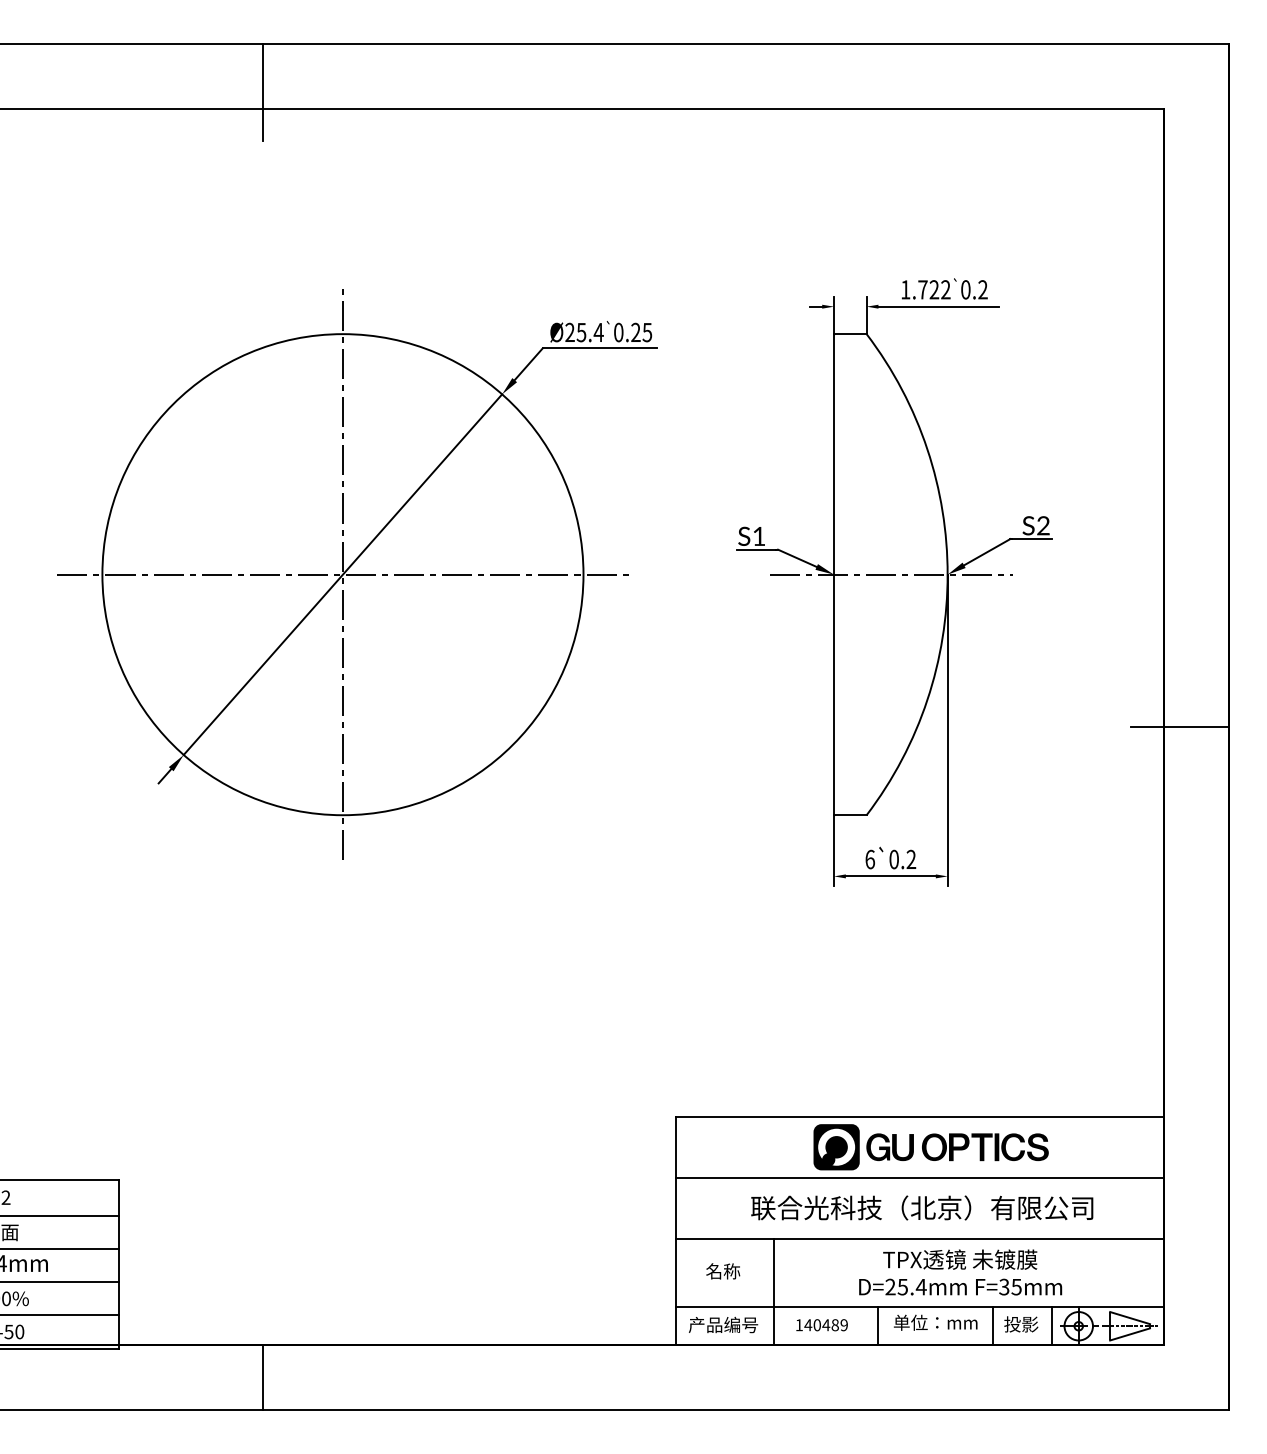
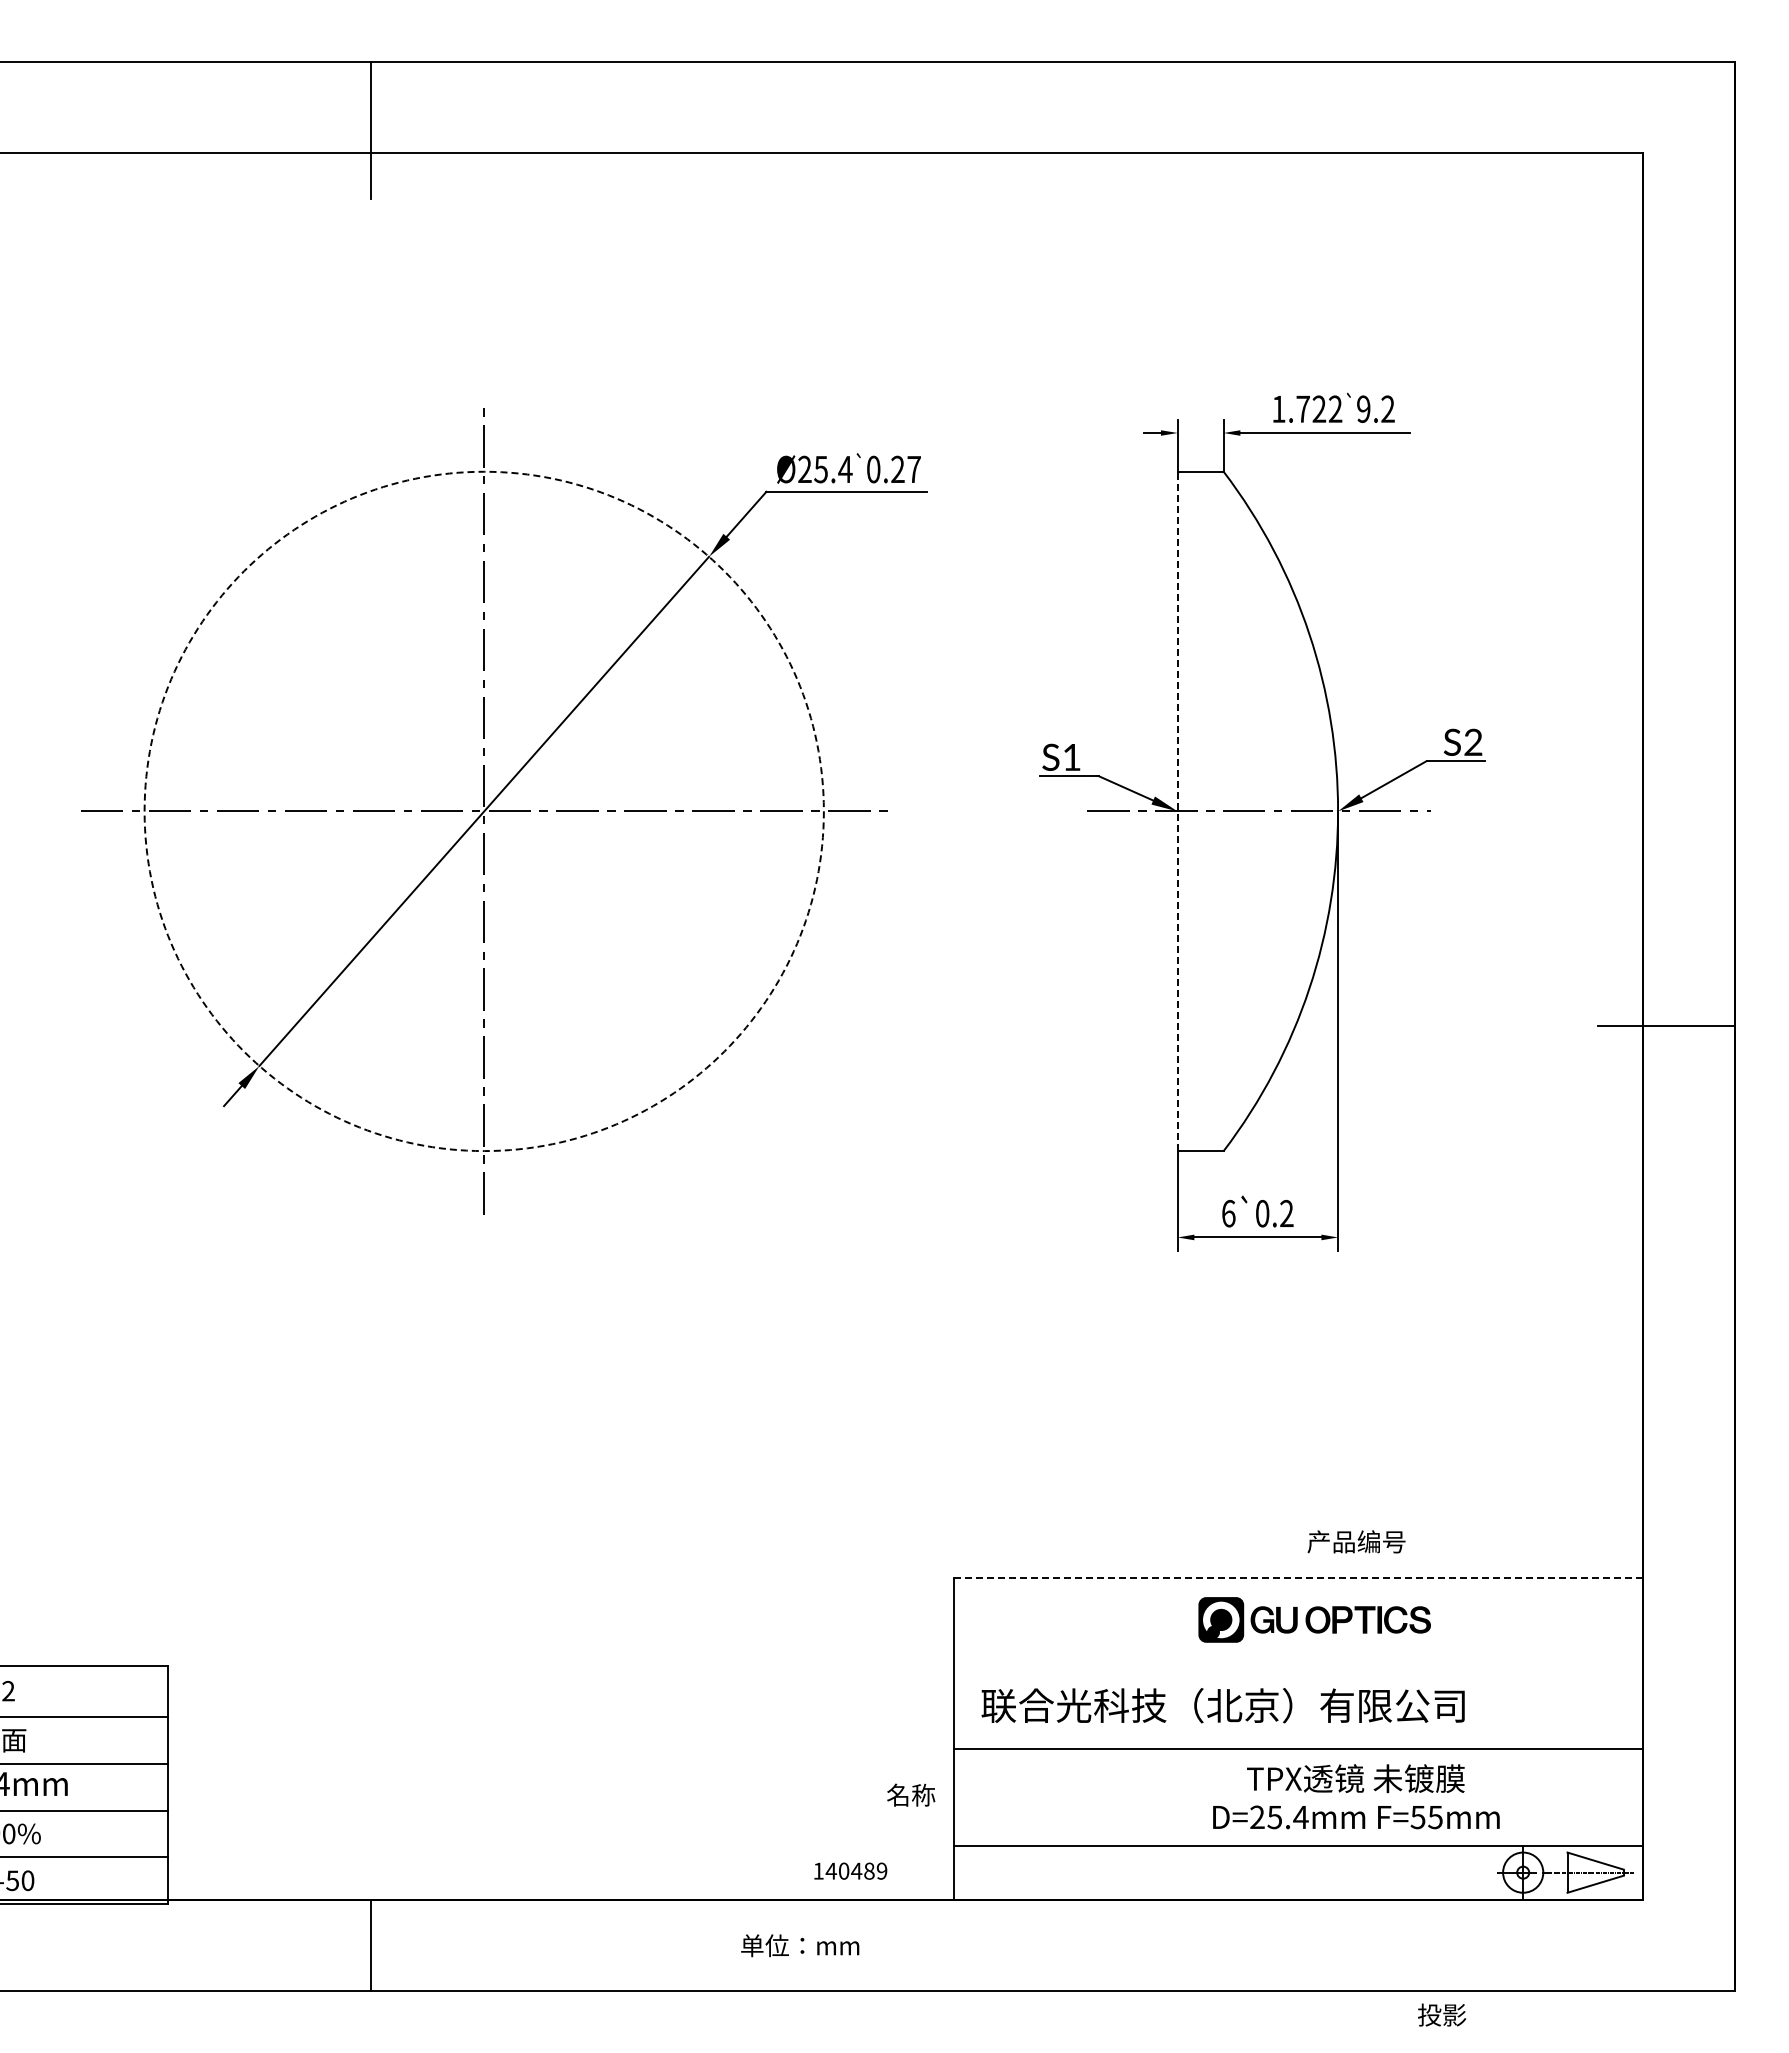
text: (965, 289) -> (1363, 408), 0.2 -> 9.2
text: (646, 332) -> (913, 469), 0.25 -> 0.27
circle: (342, 574) -> (483, 811), solid -> dashed
line: (833, 574) -> (1177, 811), solid -> dashed
line: (919, 1117) -> (1298, 1577), solid -> dashed
part: (930, 1146) -> (1314, 1619), size x0.7
line: (919, 1178) -> (1298, 1663), removed
text: (921, 1207) -> (1222, 1705), moved
text: (723, 1270) -> (911, 1794), moved
text: (1004, 1286) -> (1418, 1816), F=35mm -> F=55mm
line: (774, 1292) -> (1093, 1824), removed
text: (935, 1322) -> (800, 1945), moved
text: (723, 1324) -> (1356, 1541), moved
text: (821, 1324) -> (850, 1870), moved
text: (1021, 1324) -> (1442, 2014), moved
line: (877, 1326) -> (1239, 1872), removed
line: (992, 1326) -> (1401, 1872), removed
line: (1052, 1326) -> (1485, 1872), removed

